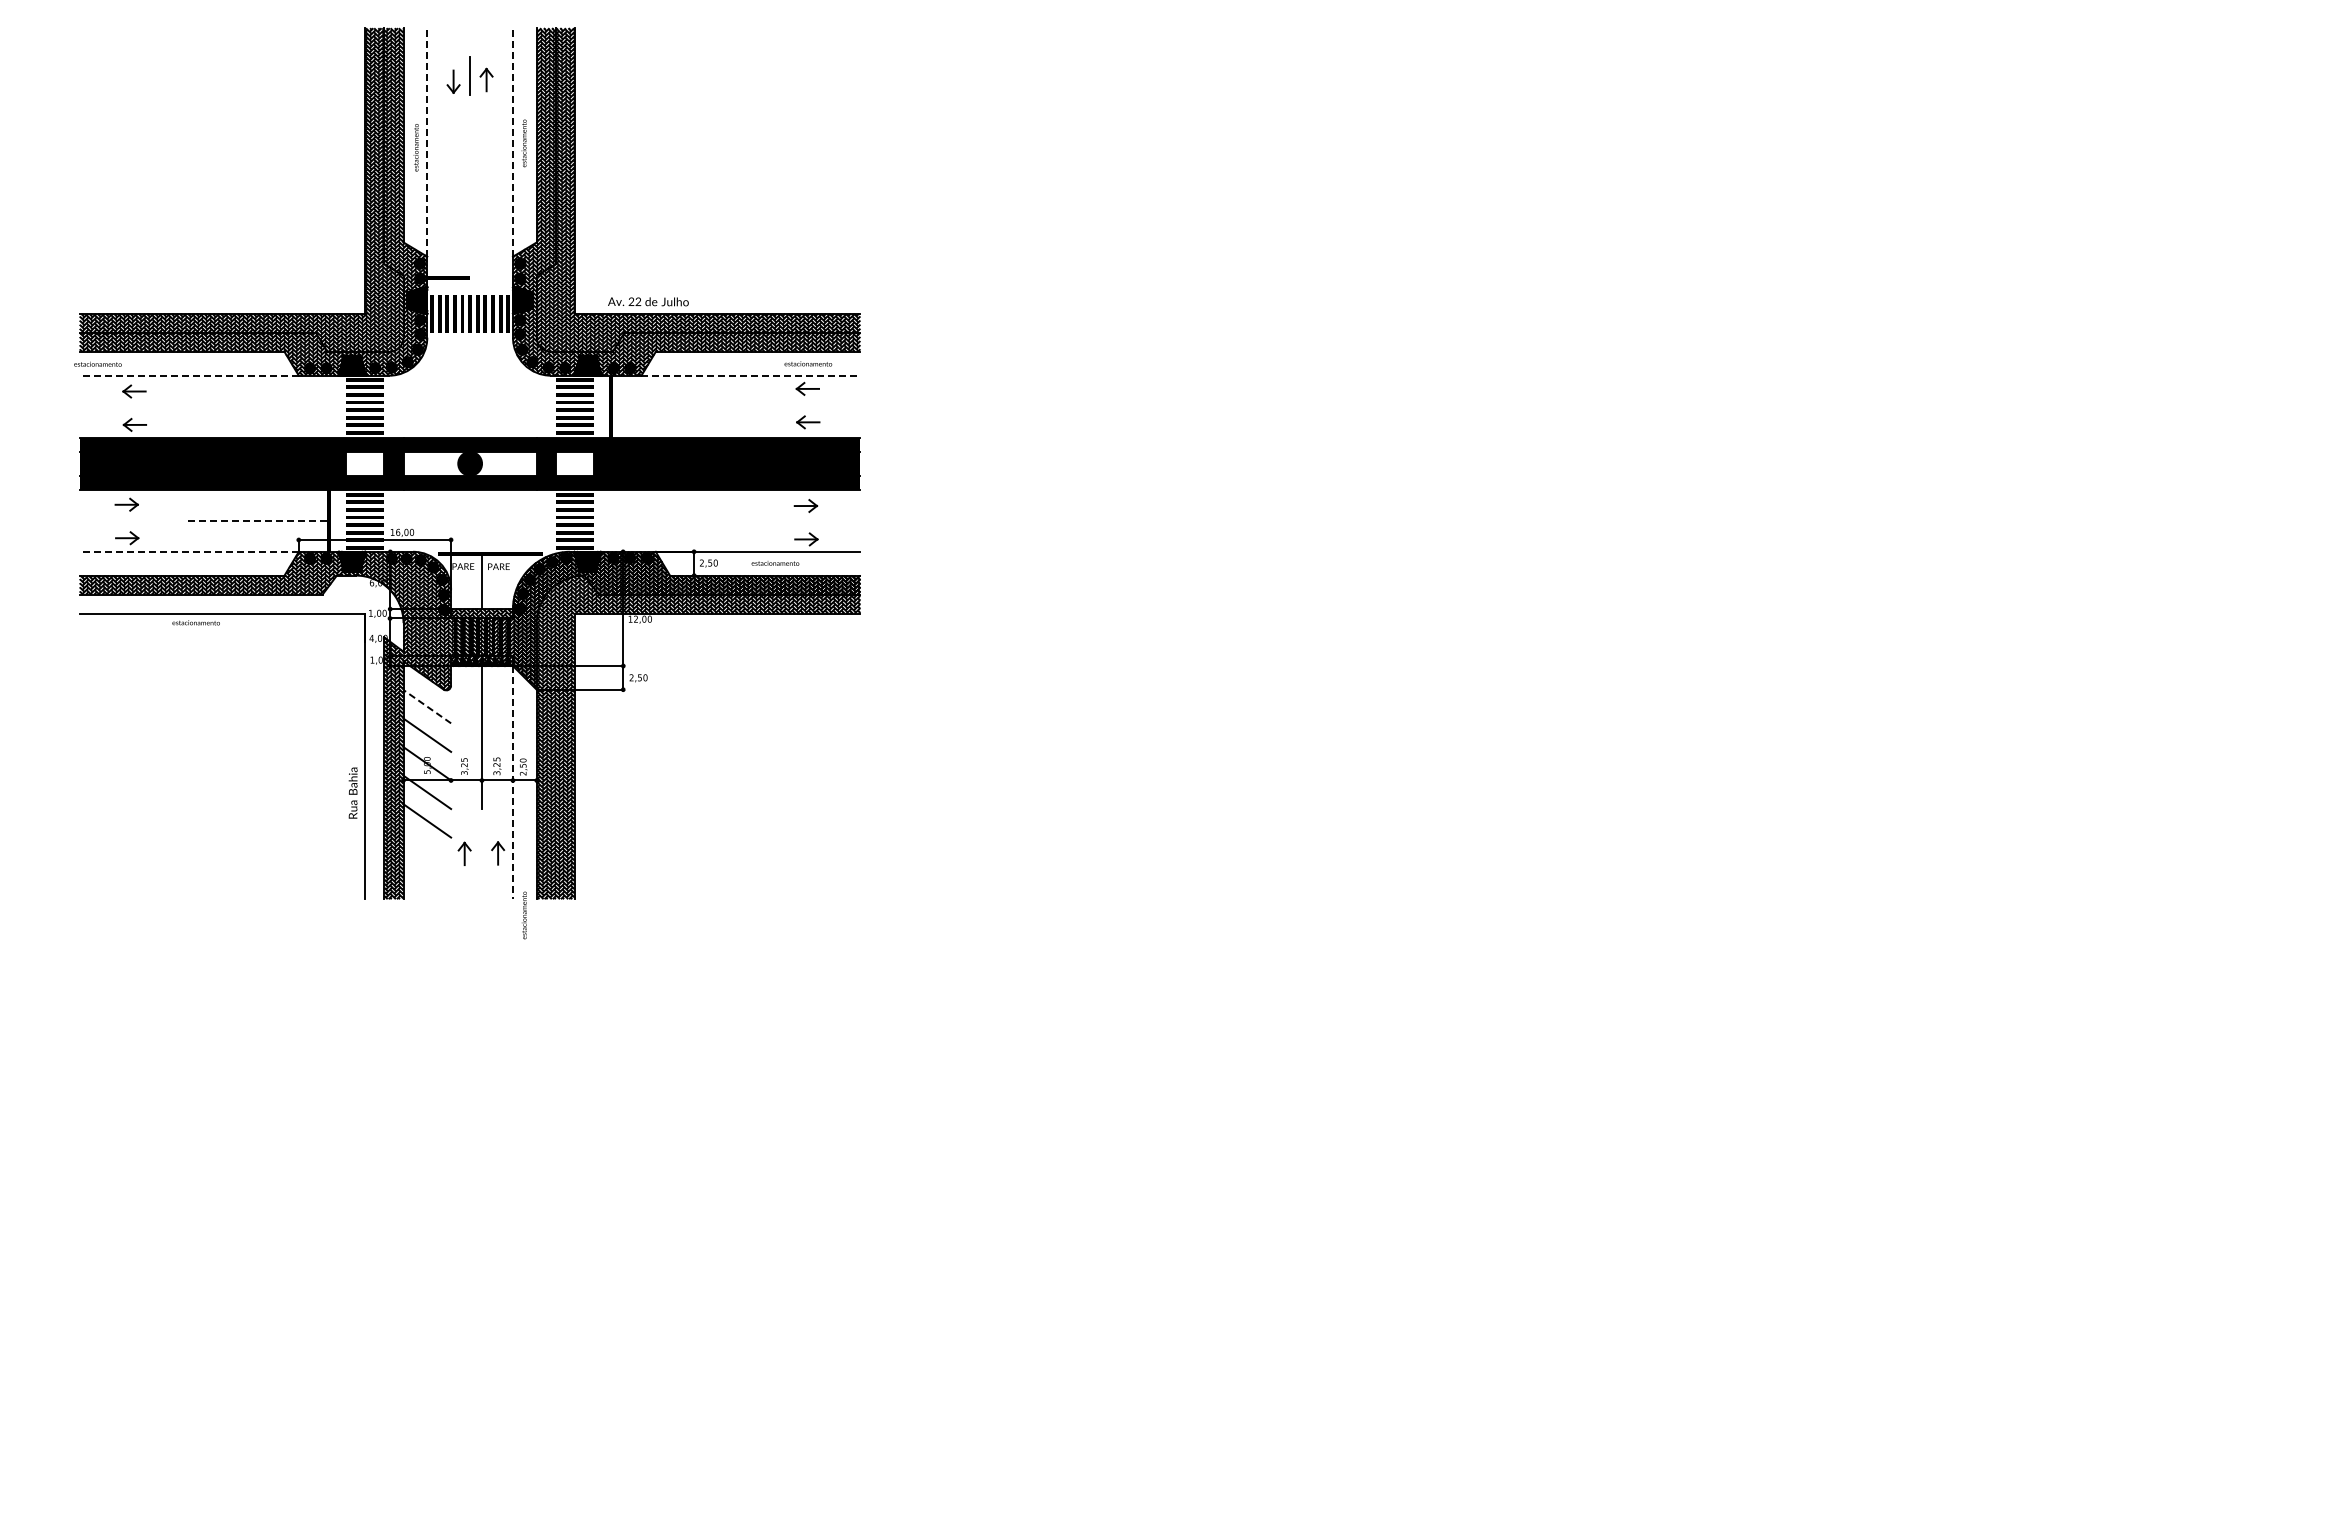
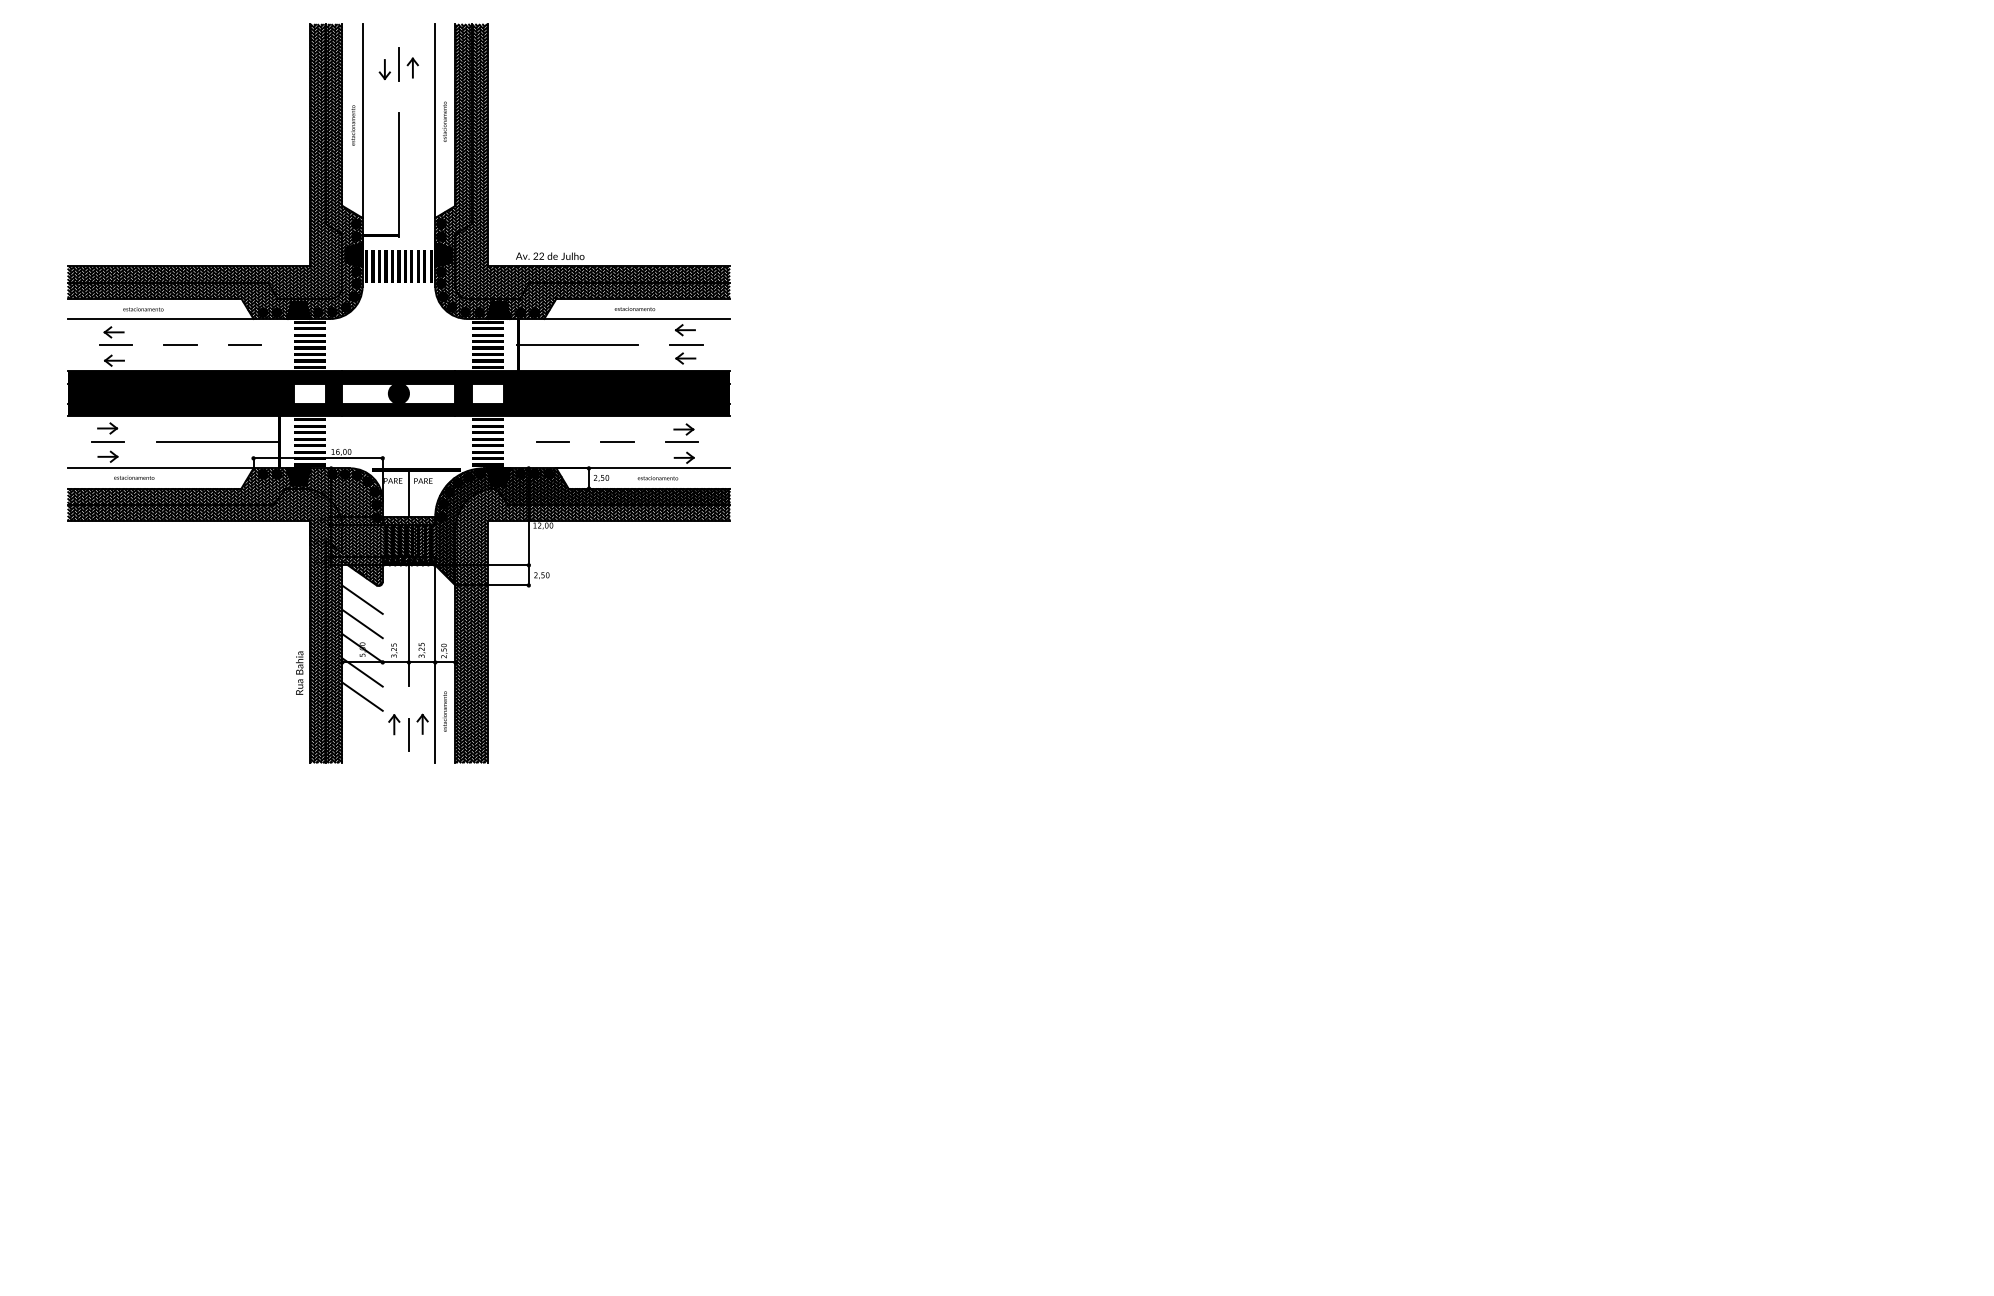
line: (427, 142) -> (362, 121), dashed -> solid
line: (512, 142) -> (434, 121), dashed -> solid
line: (470, 205) -> (399, 174), added
text: (97, 363) -> (142, 308), moved
text: (808, 363) -> (635, 308), moved
line: (188, 375) -> (159, 318), dashed -> solid
line: (751, 375) -> (637, 318), dashed -> solid
line: (136, 406) -> (115, 345), added
line: (212, 406) -> (180, 345), added
line: (288, 406) -> (244, 345), added
line: (680, 406) -> (577, 345), added
line: (809, 406) -> (686, 345), added
line: (127, 520) -> (108, 441), added
line: (255, 520) -> (216, 441), dashed -> solid
line: (651, 520) -> (552, 441), added
line: (727, 520) -> (617, 441), added
line: (803, 520) -> (681, 441), added
line: (188, 551) -> (159, 468), dashed -> solid
text: (195, 622) -> (133, 477), moved
line: (426, 706) -> (361, 599), dashed -> solid
hatch: (241, 737) -> (204, 625), added
line: (512, 782) -> (434, 664), dashed -> solid
line: (482, 865) -> (409, 734), added
text: (524, 915) -> (445, 711), moved

